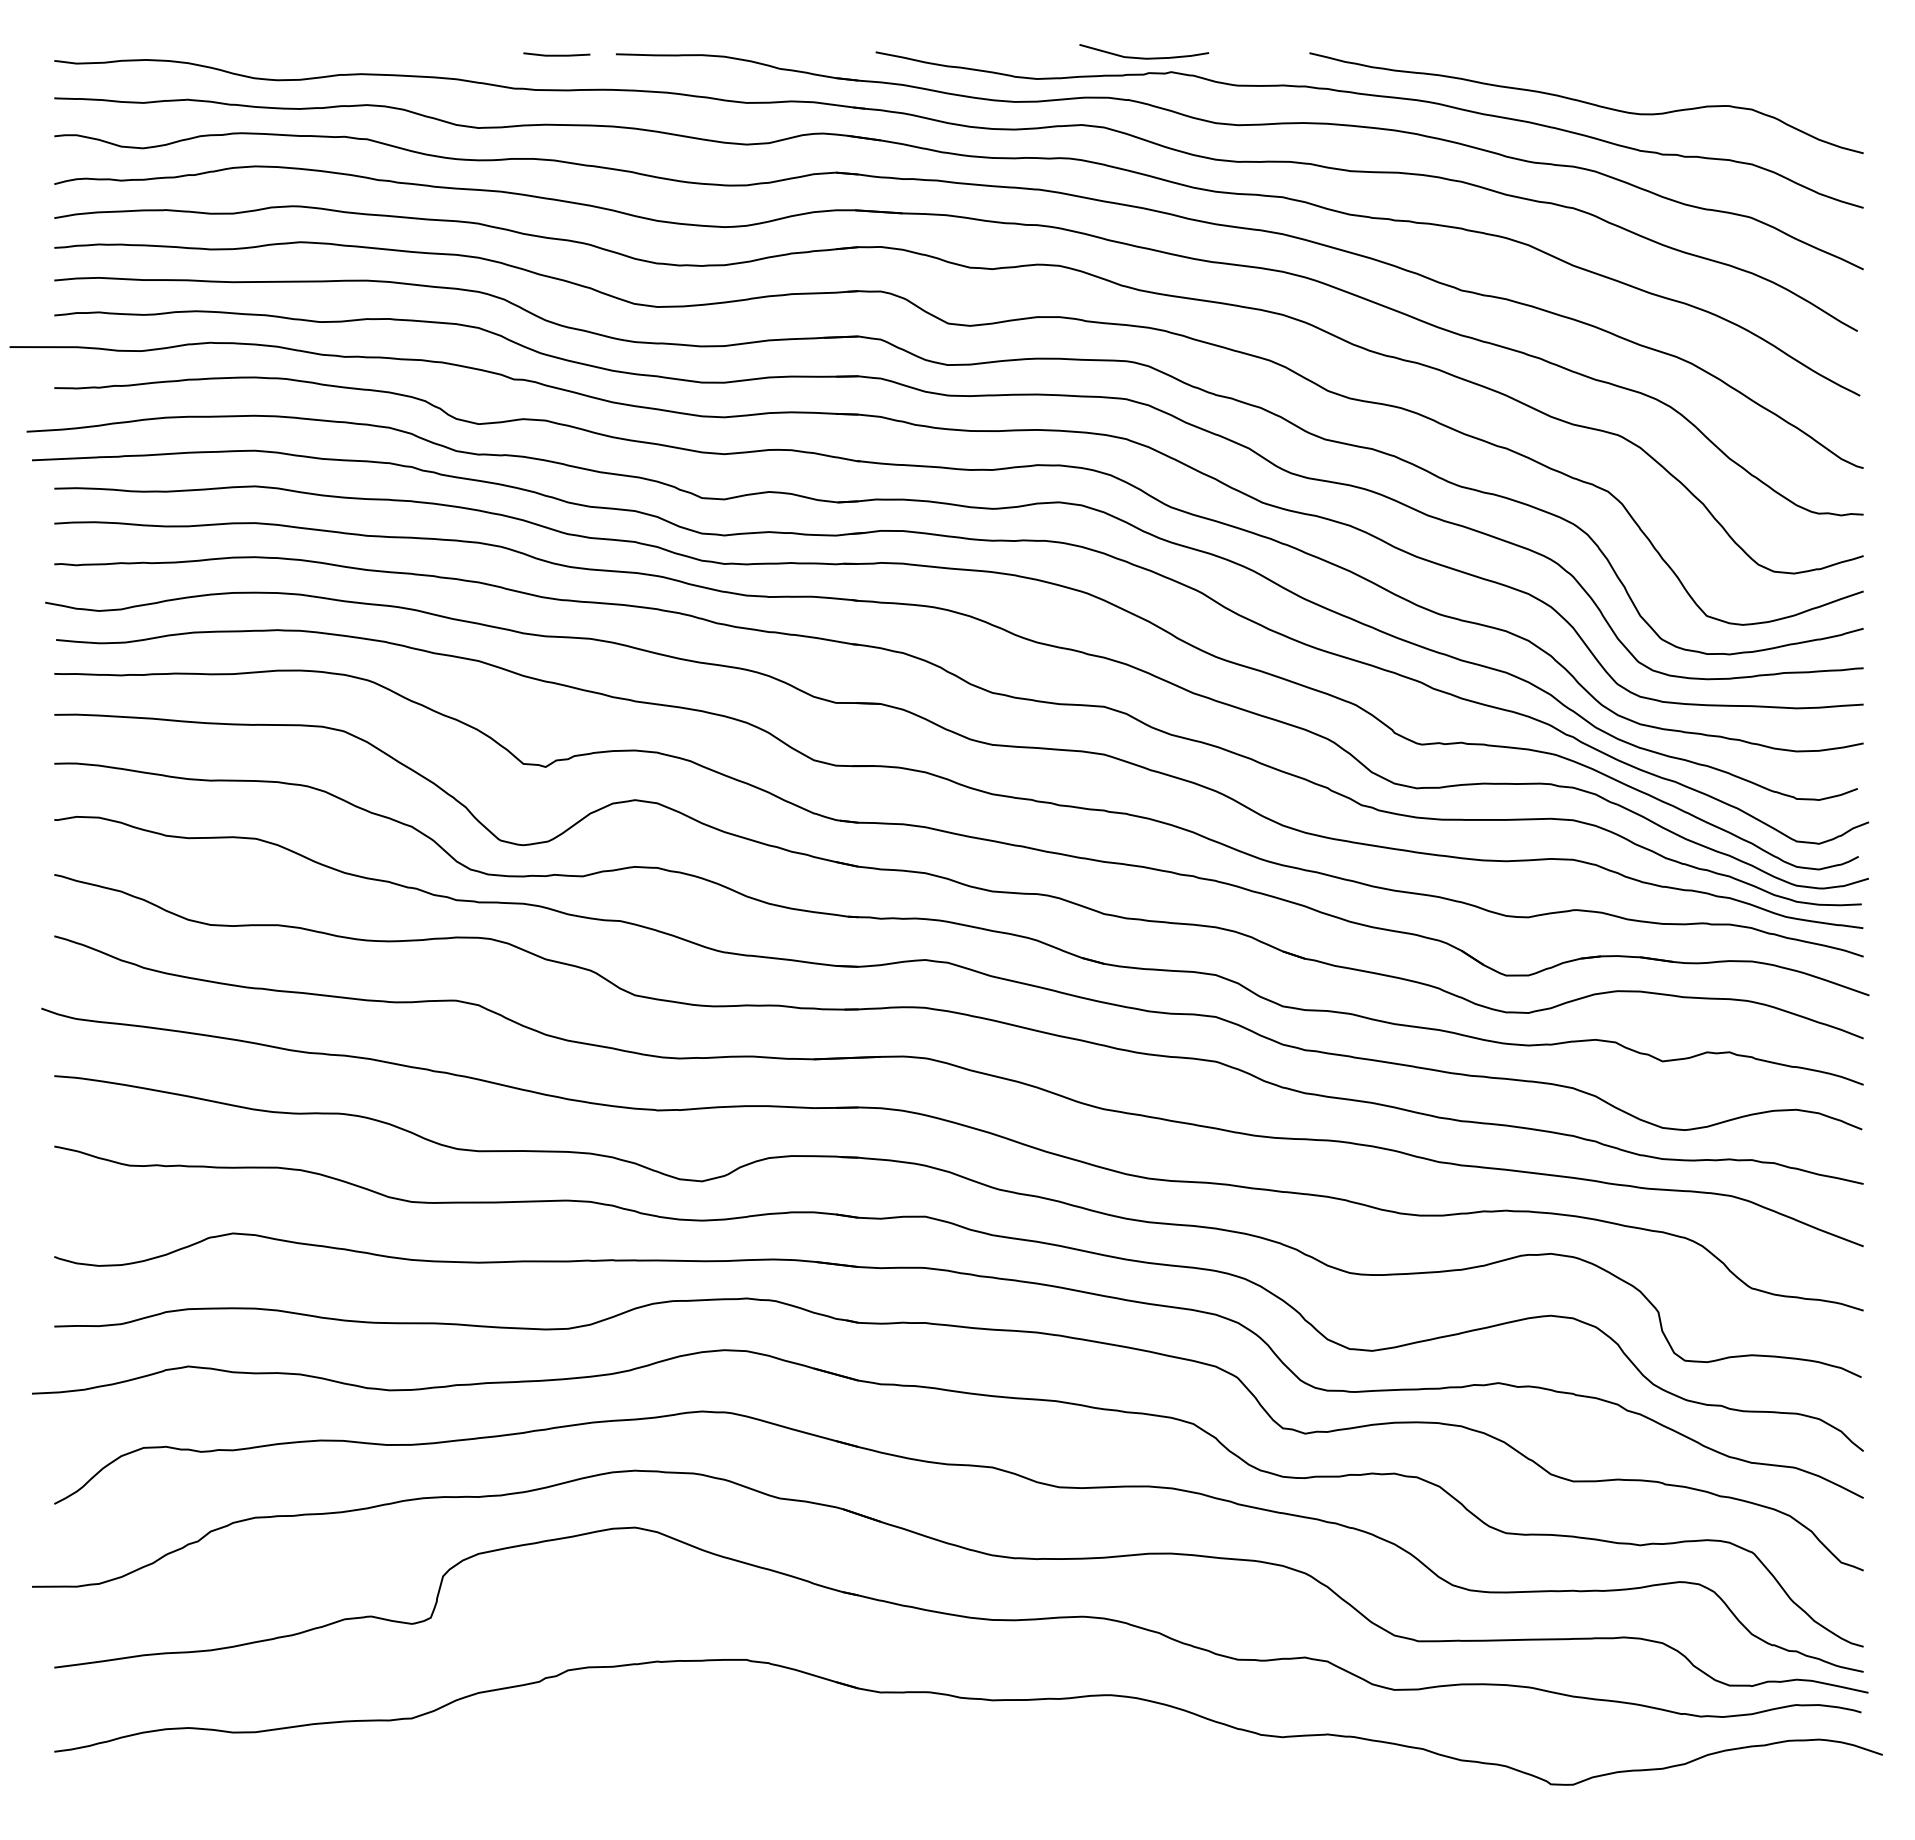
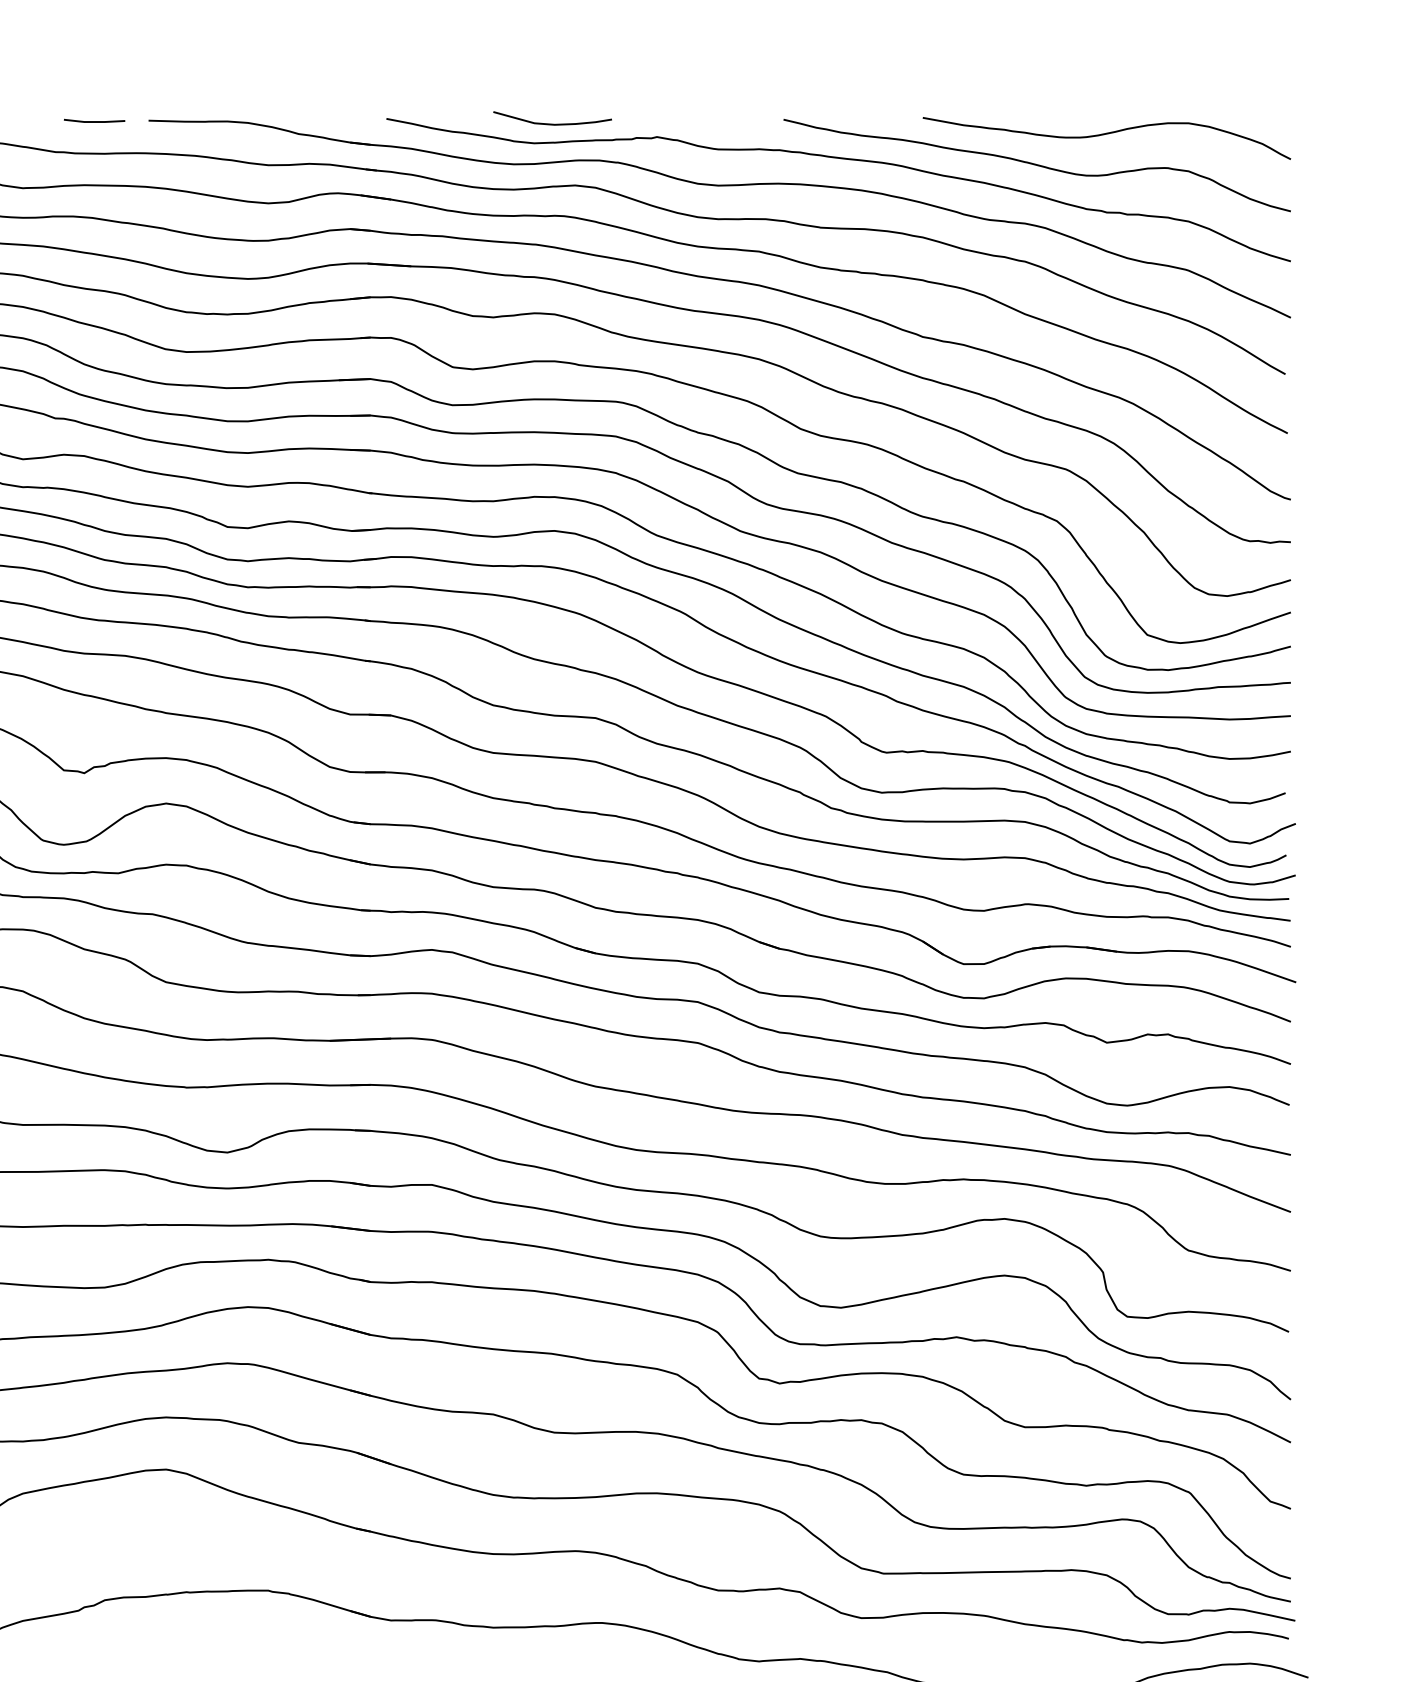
curve: (1144, 57) -> (552, 123), moved
curve: (1662, 69) -> (1106, 134), added

